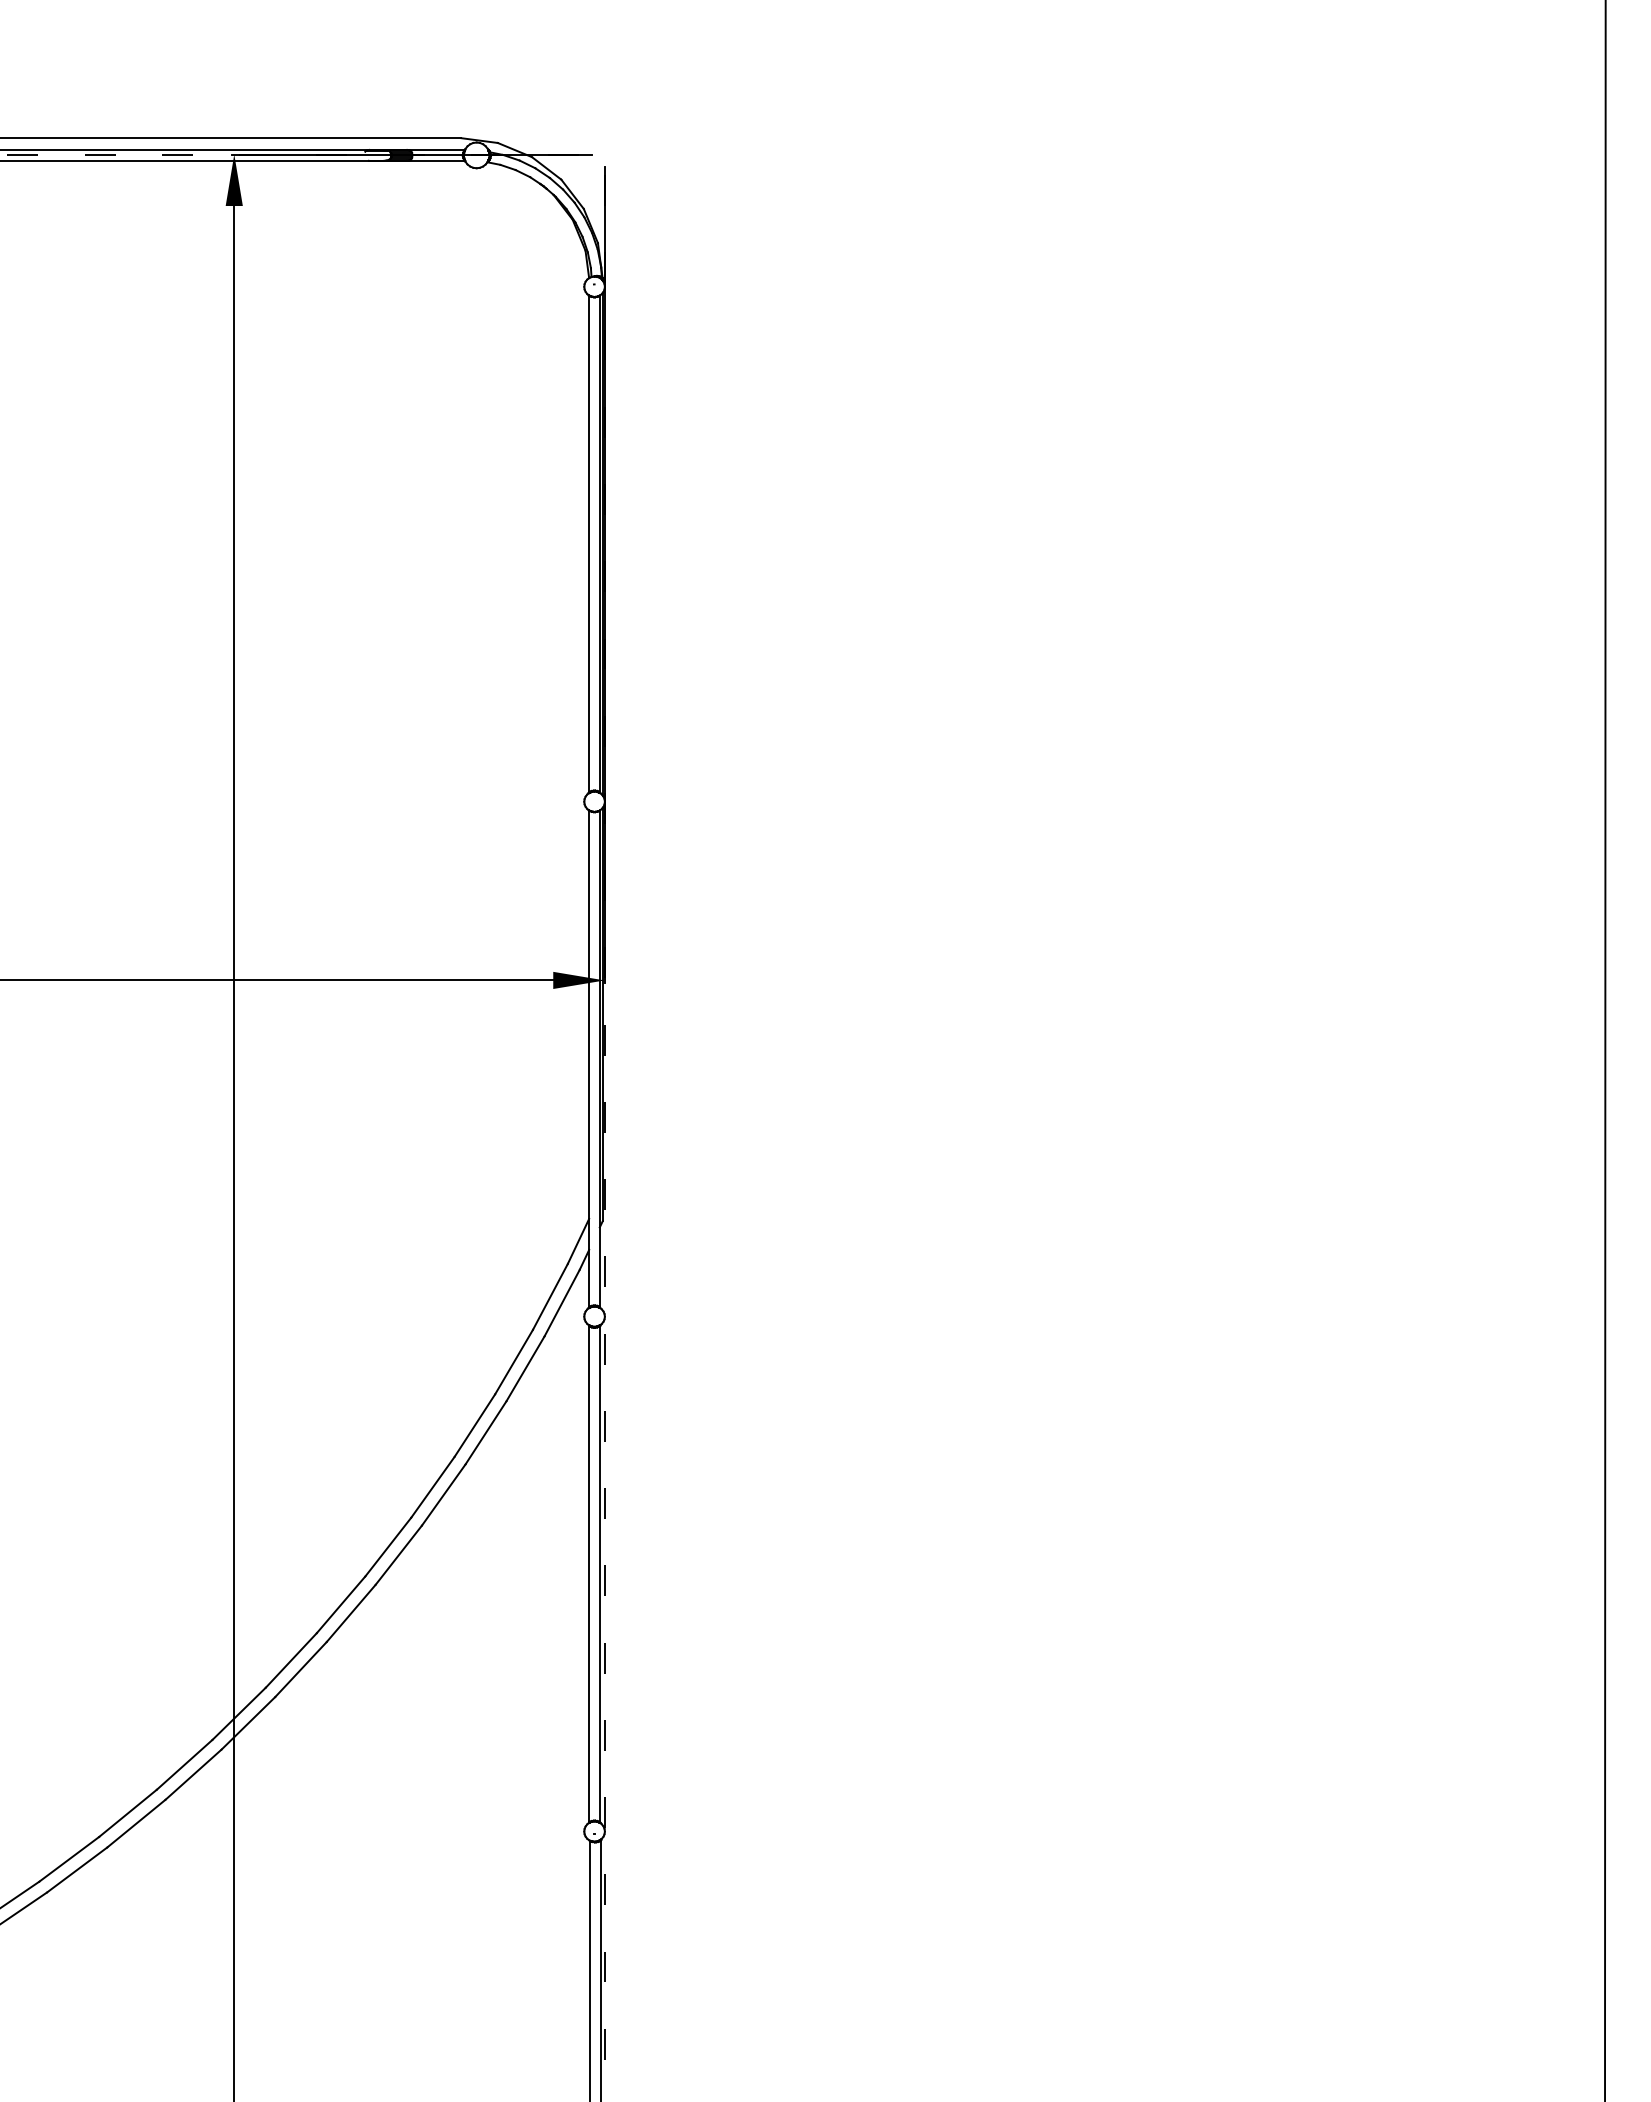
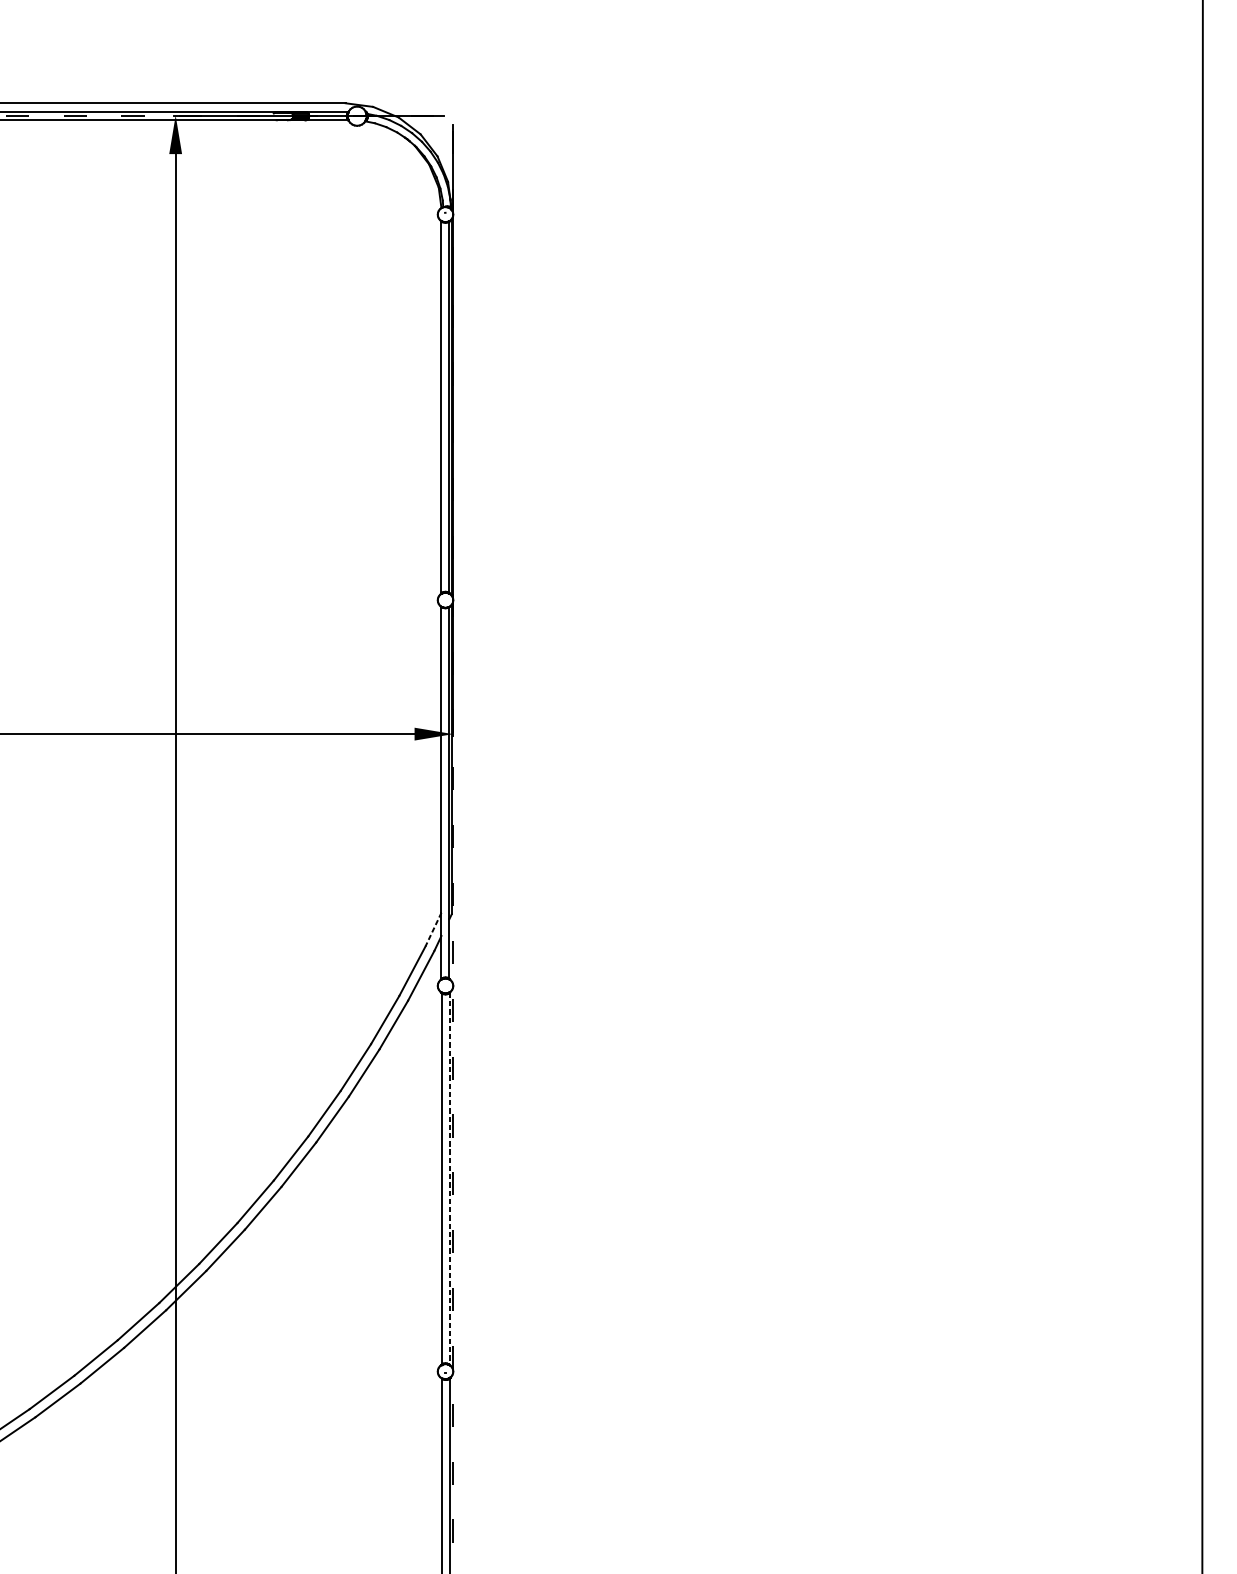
line: (578, 1241) -> (433, 929), solid -> dashed
line: (600, 1574) -> (449, 1179), solid -> dashed

